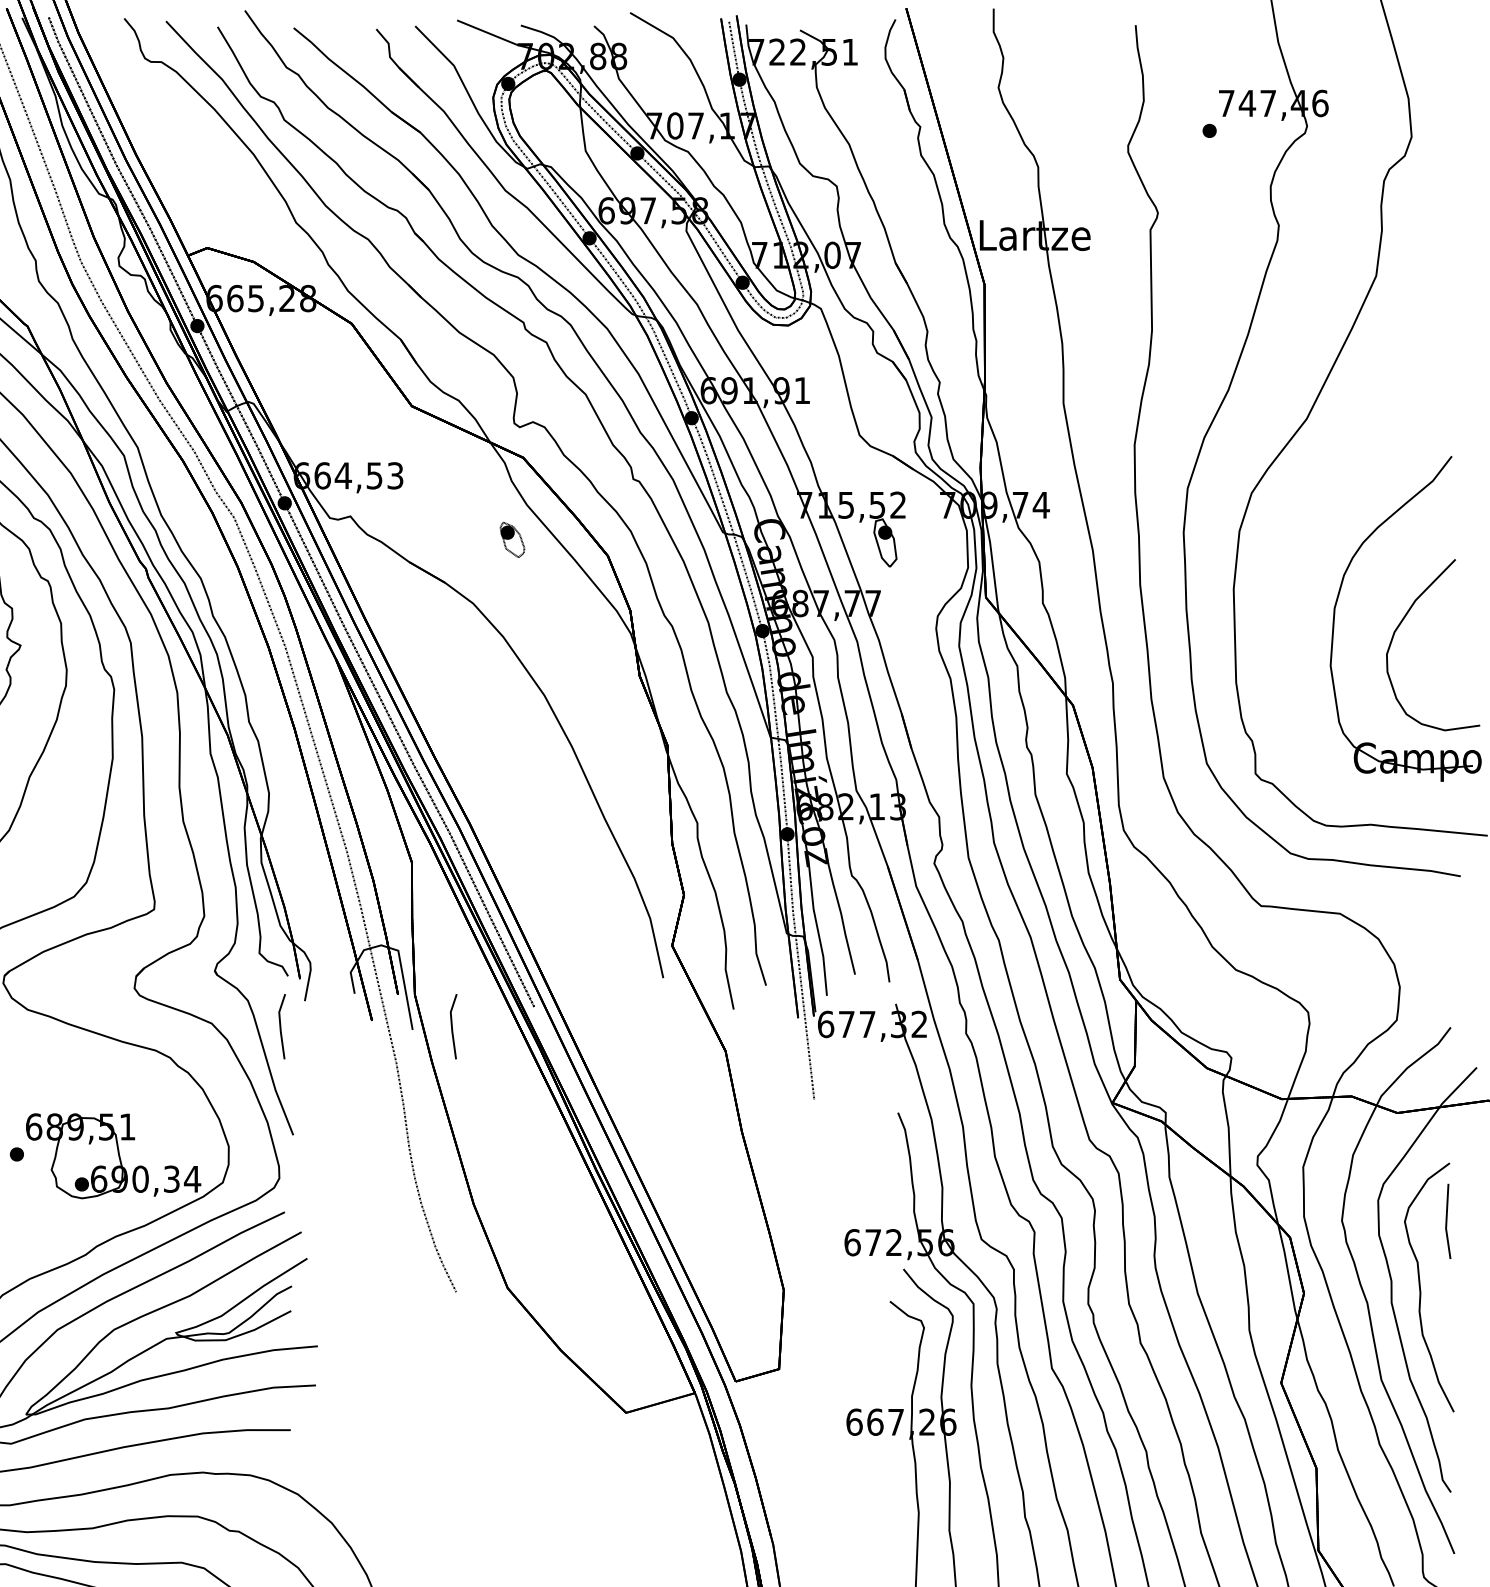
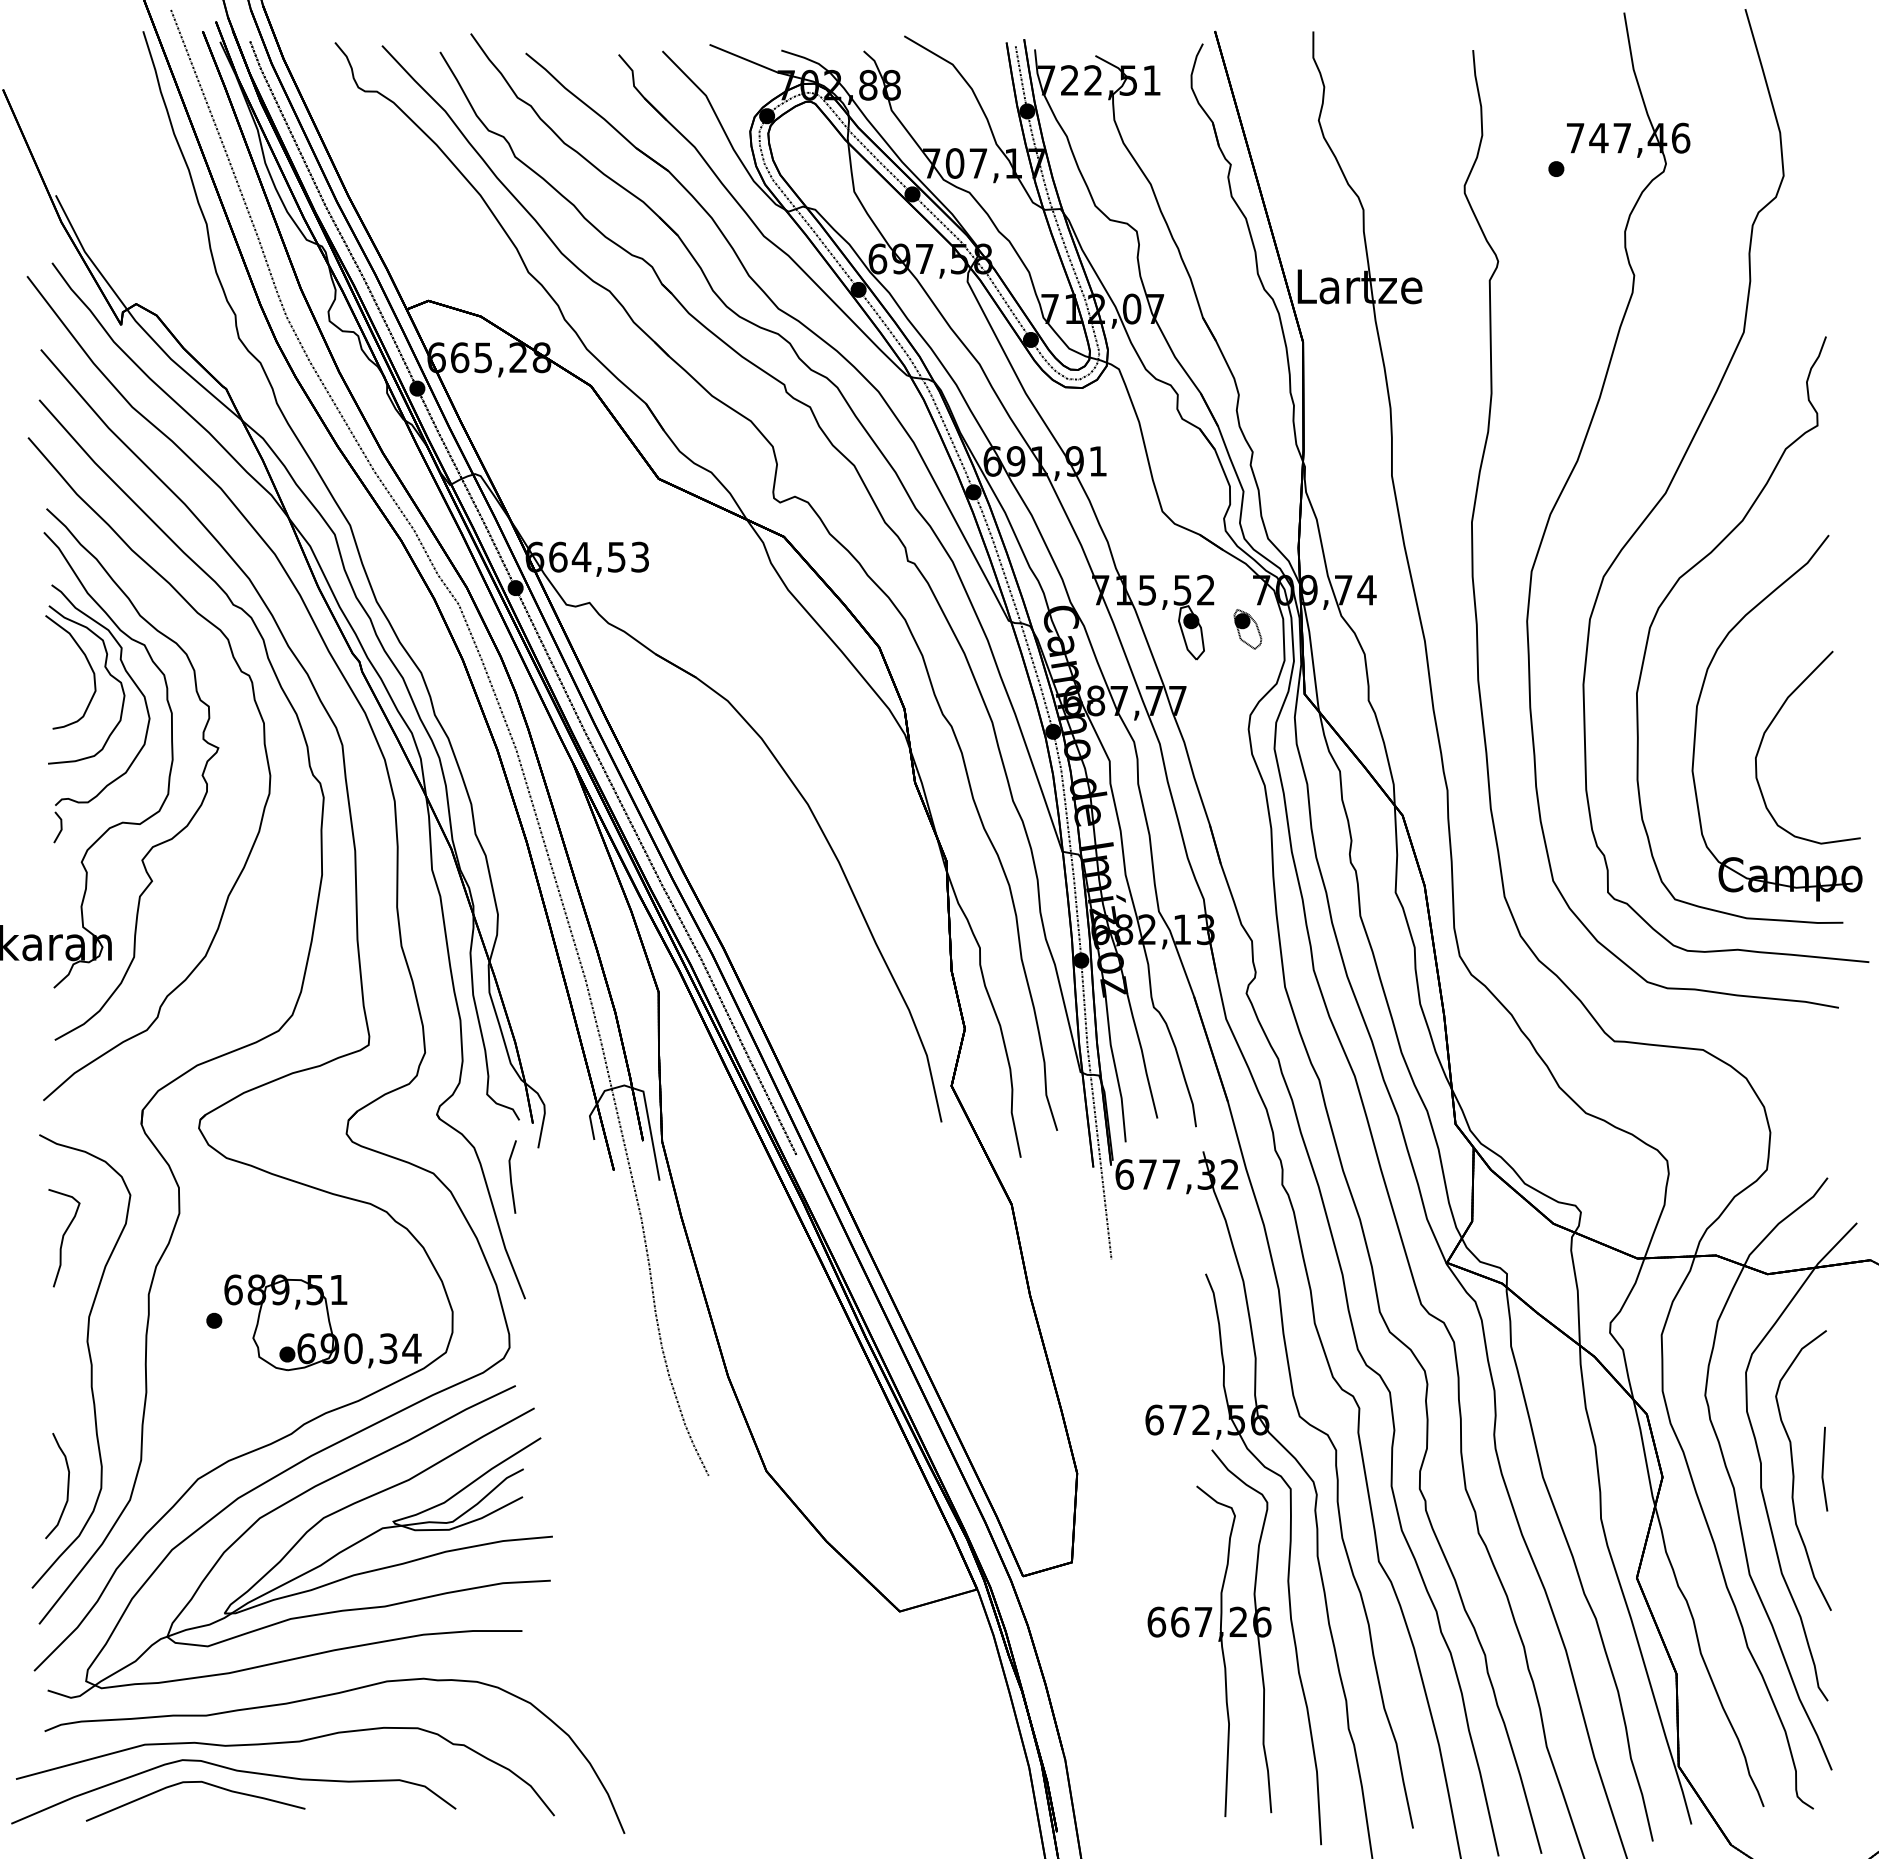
curve: (1327, 489) -> (1688, 572), added
part: (512, 540) -> (1247, 629), moved
line: (452, 1026) -> (704, 1176), removed
line: (1447, 1220) -> (1823, 1468), moved

